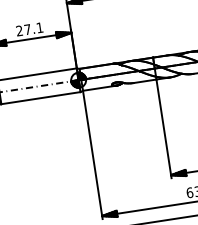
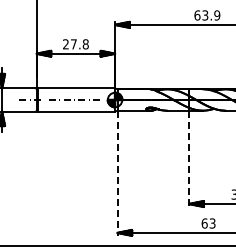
text: (39, 28) -> (85, 44), 27.1 -> 27.8
line: (164, 129) -> (189, 159), solid -> dashed
line: (92, 155) -> (117, 173), solid -> dashed

